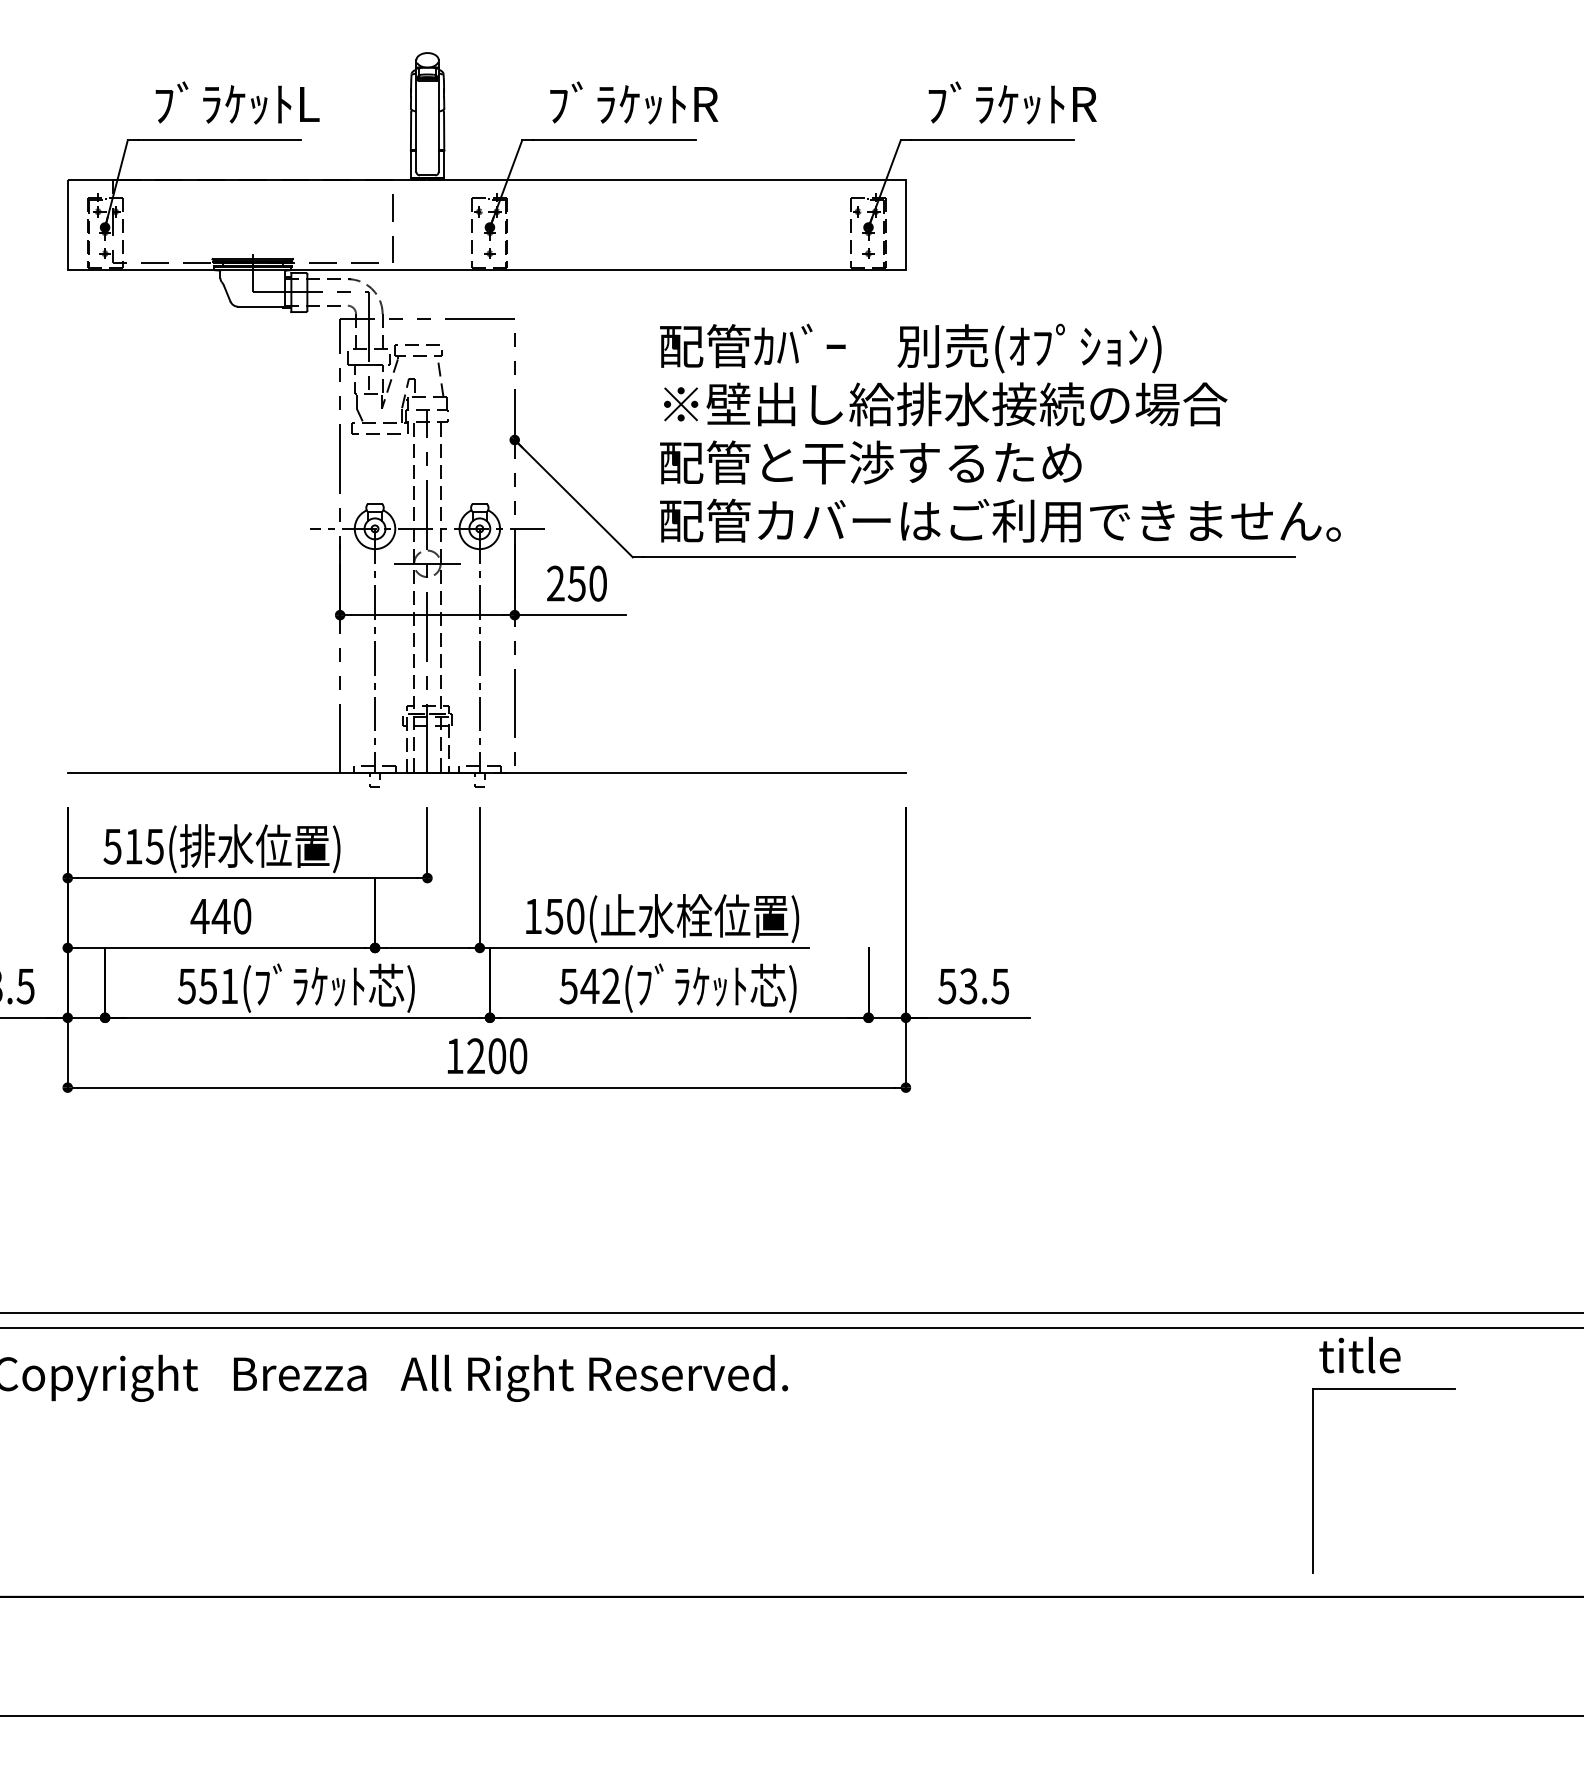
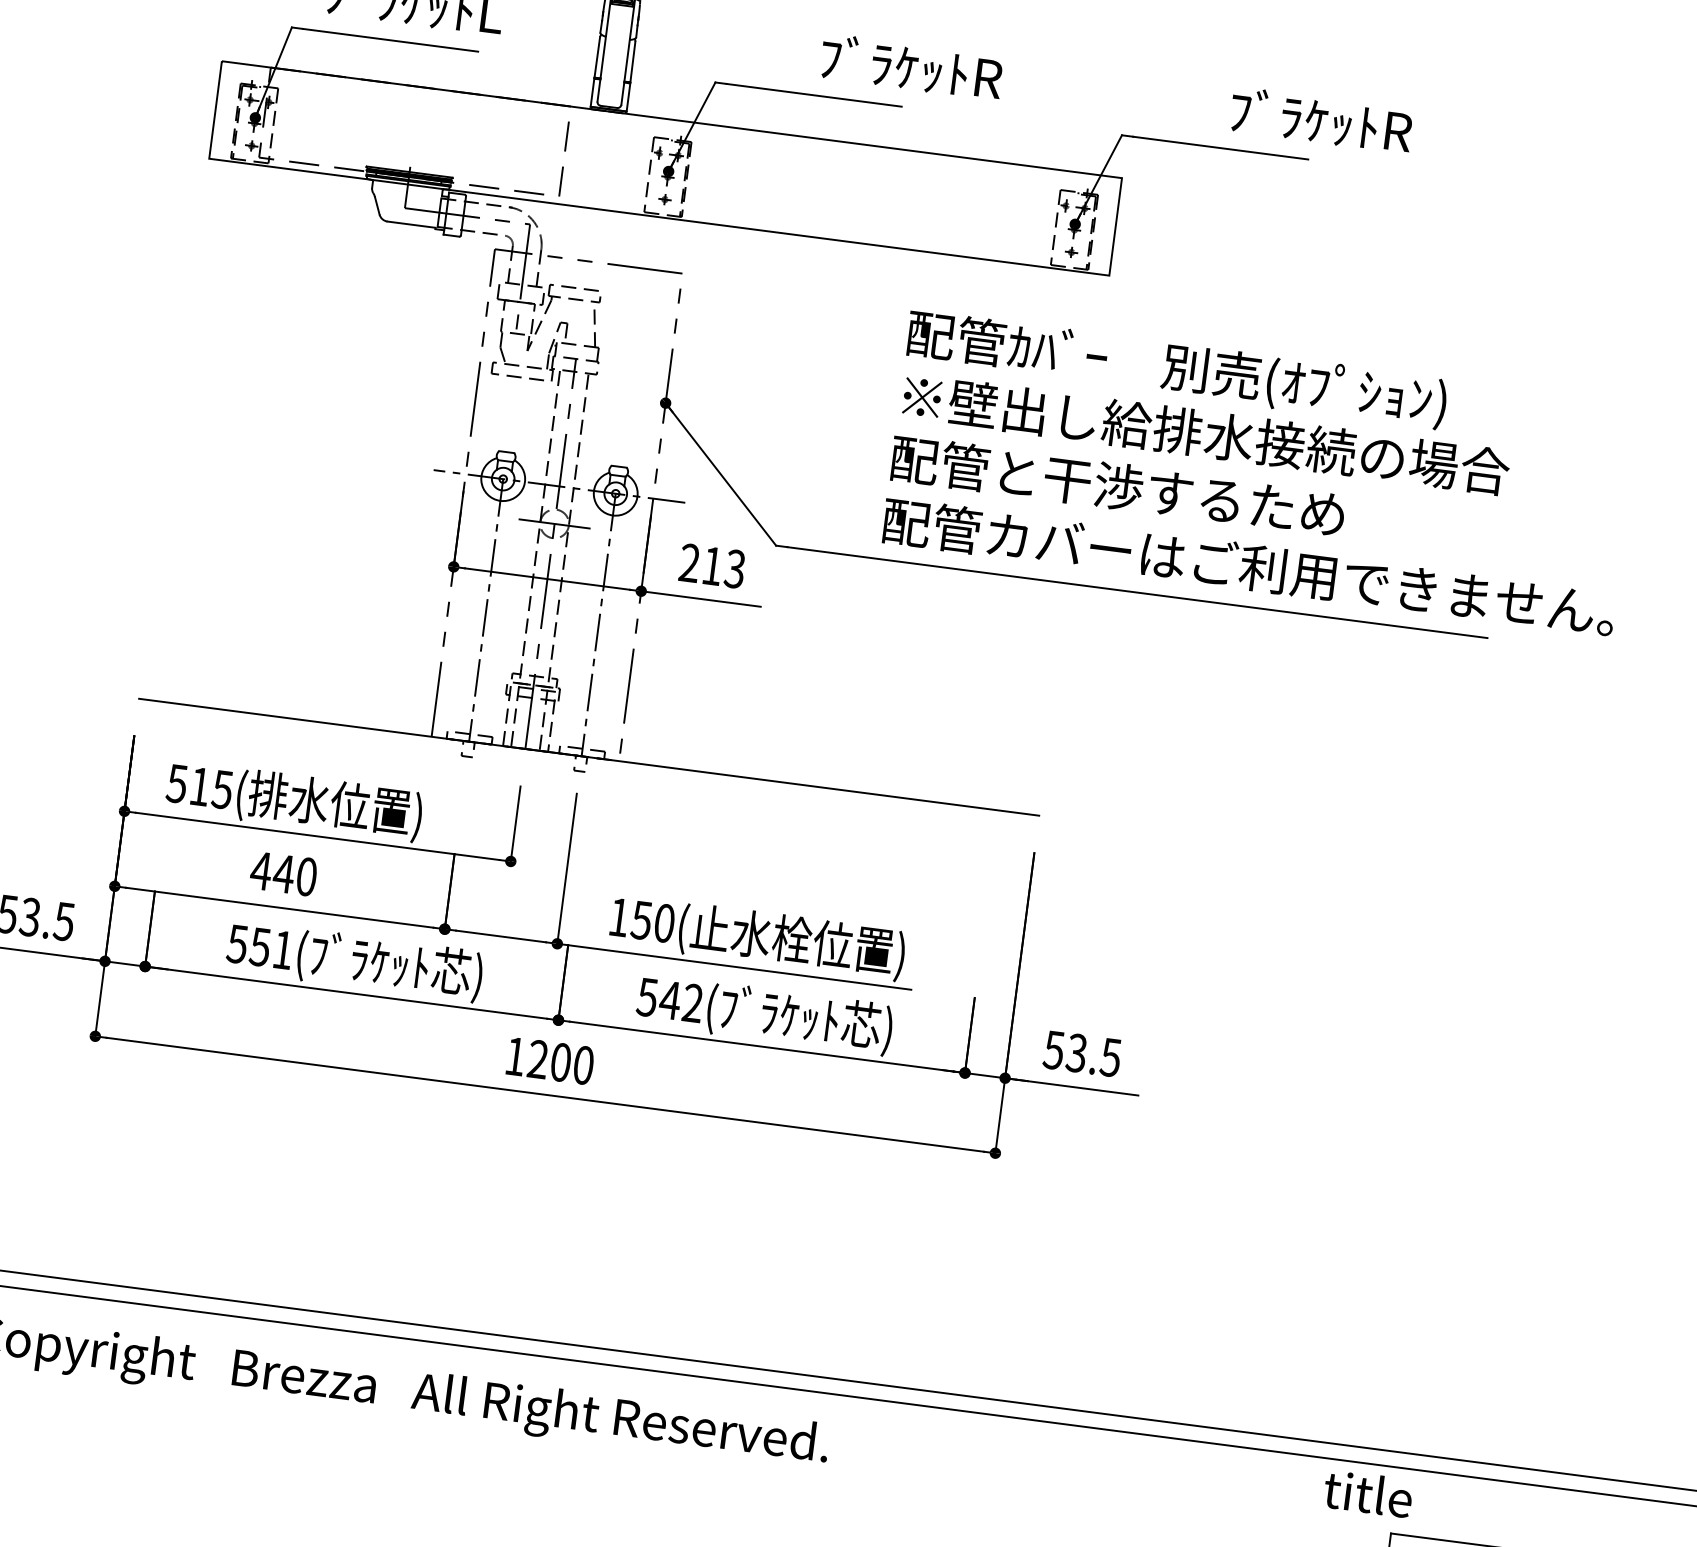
text: (634, 102) -> (912, 66), moved
text: (1012, 102) -> (1321, 119), moved
text: (1000, 432) -> (1261, 472), moved
text: (586, 583) -> (722, 567), 250 -> 213
text: (1359, 1354) -> (1367, 1493), moved

